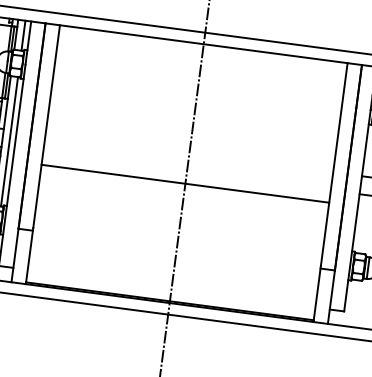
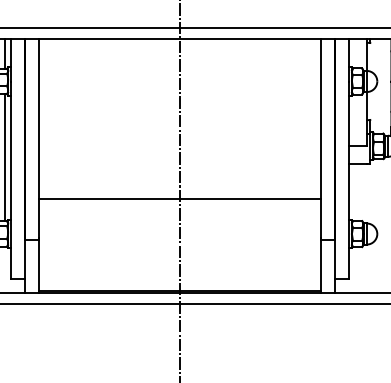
line: (184, 183) -> (179, 198), moved

